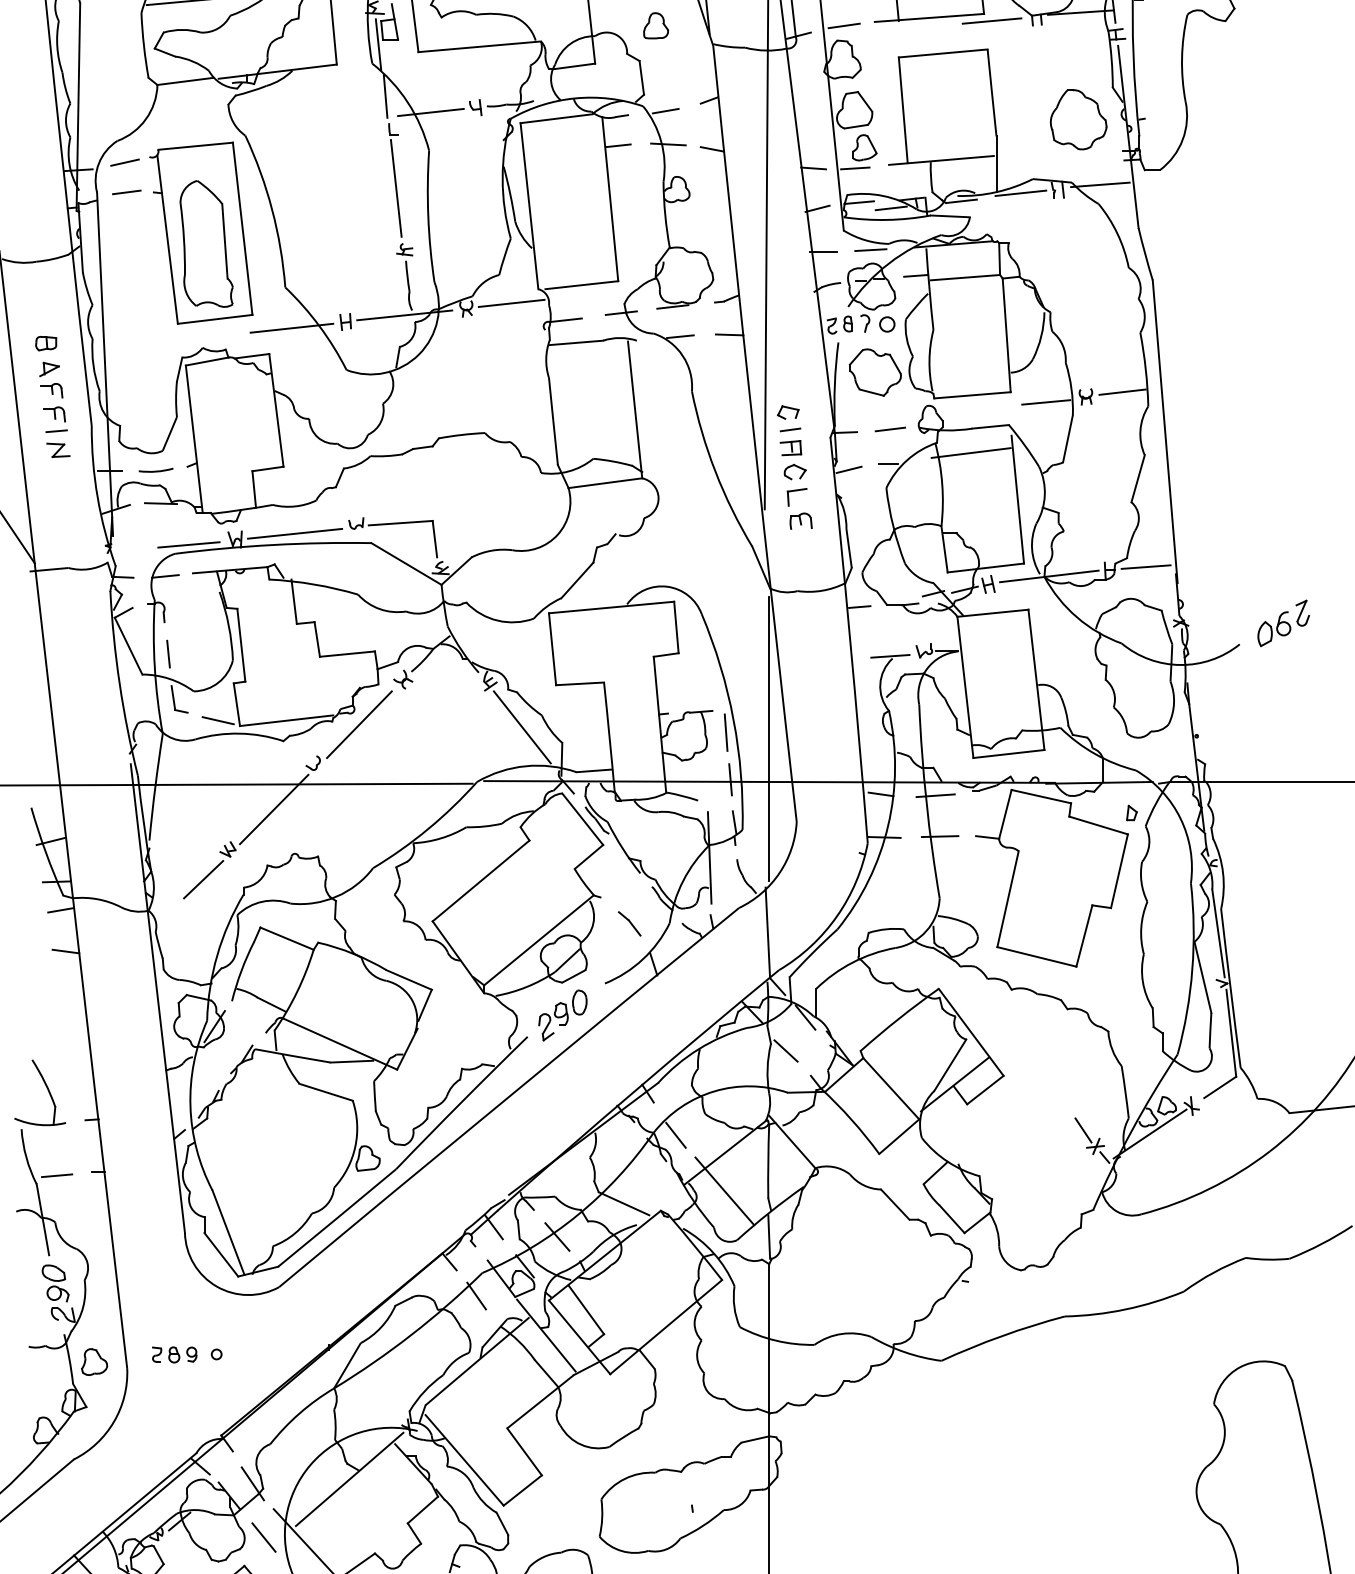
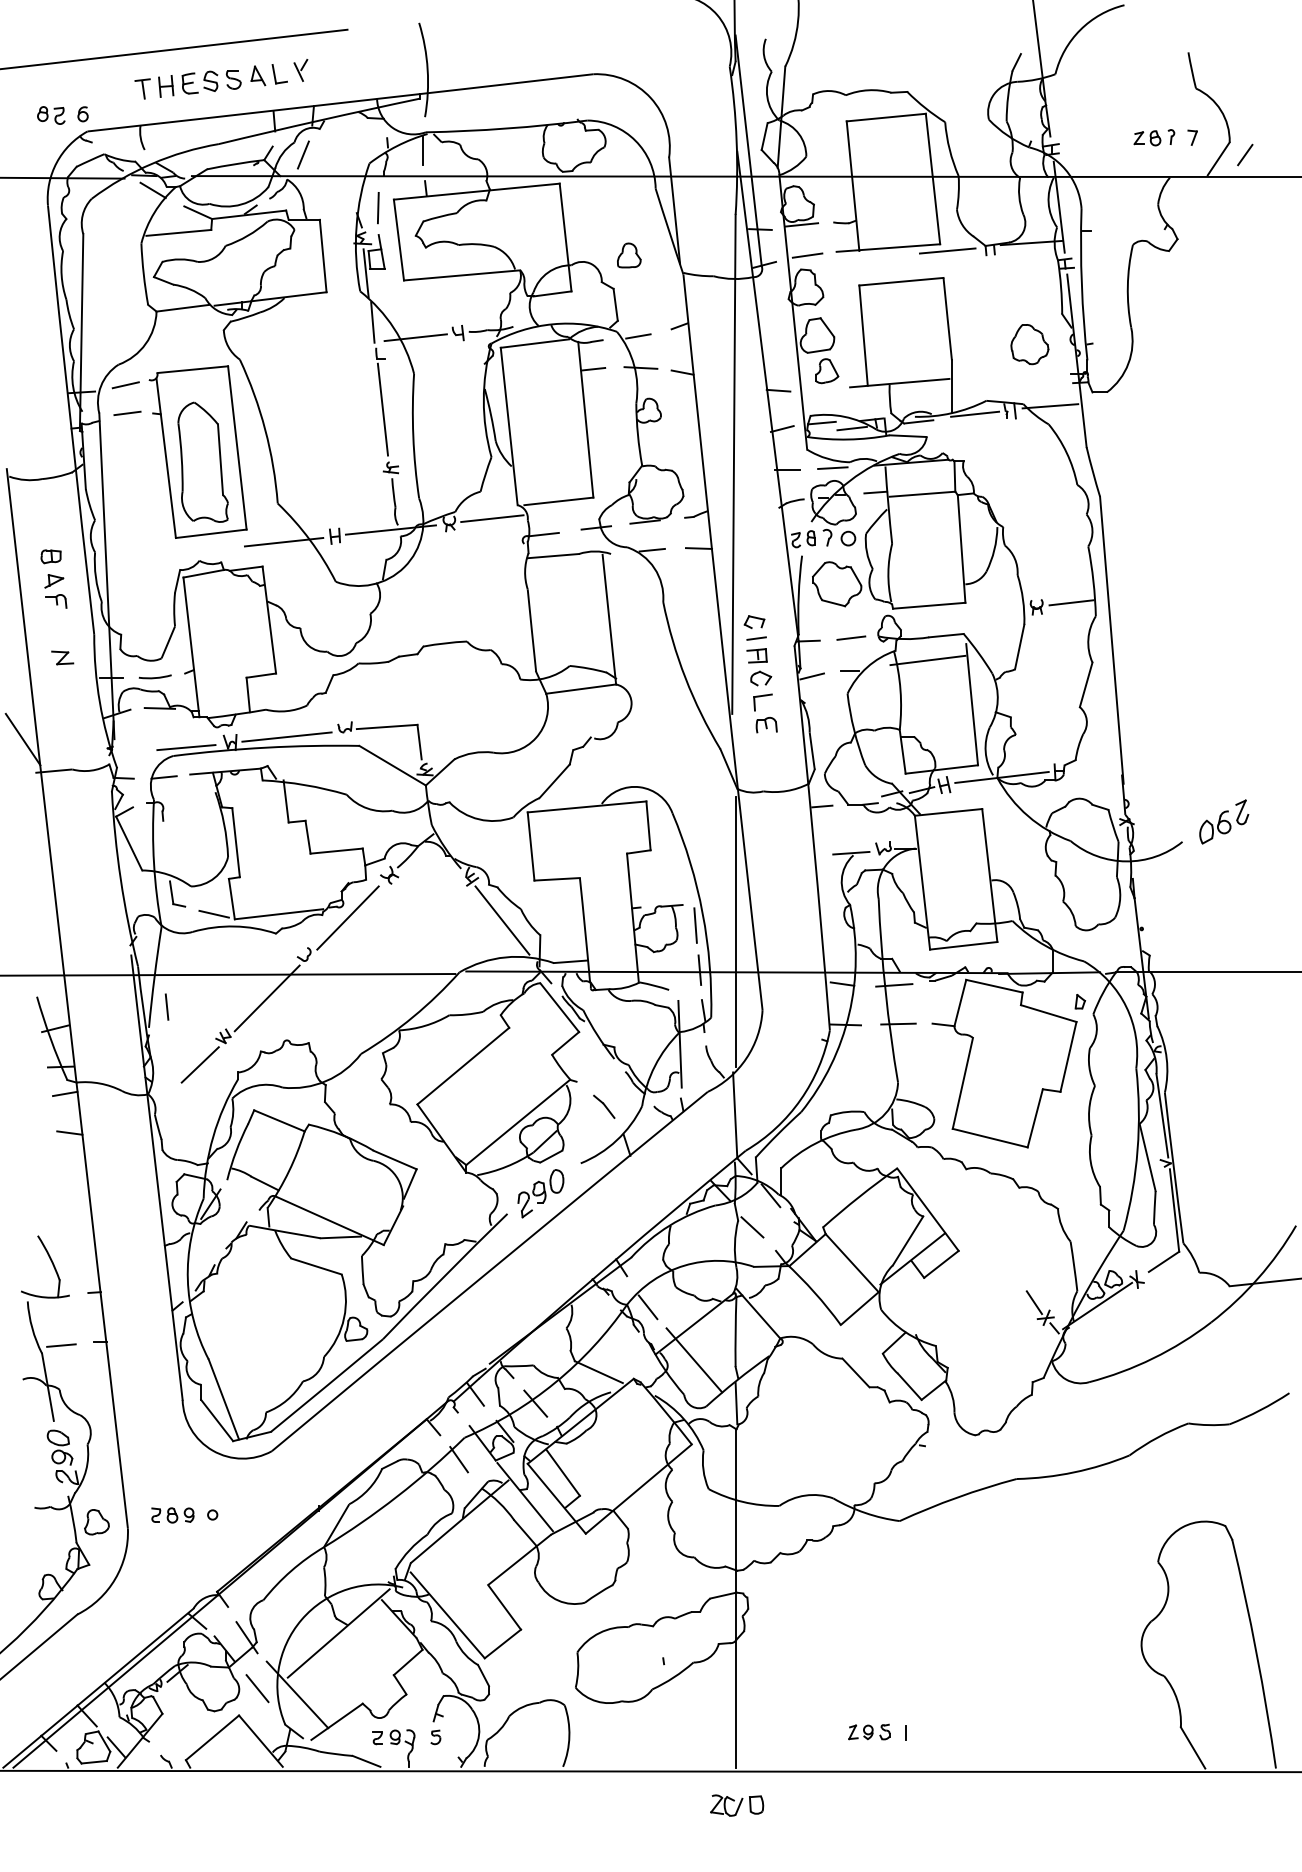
part: (1078, 119) -> (1029, 344), size x0.7
line: (854, 168) -> (817, 390), removed
line: (1045, 402) -> (998, 612), removed
part: (55, 419) -> (59, 628), removed
line: (1145, 566) -> (1093, 768), removed
line: (167, 653) -> (166, 1006), moved

